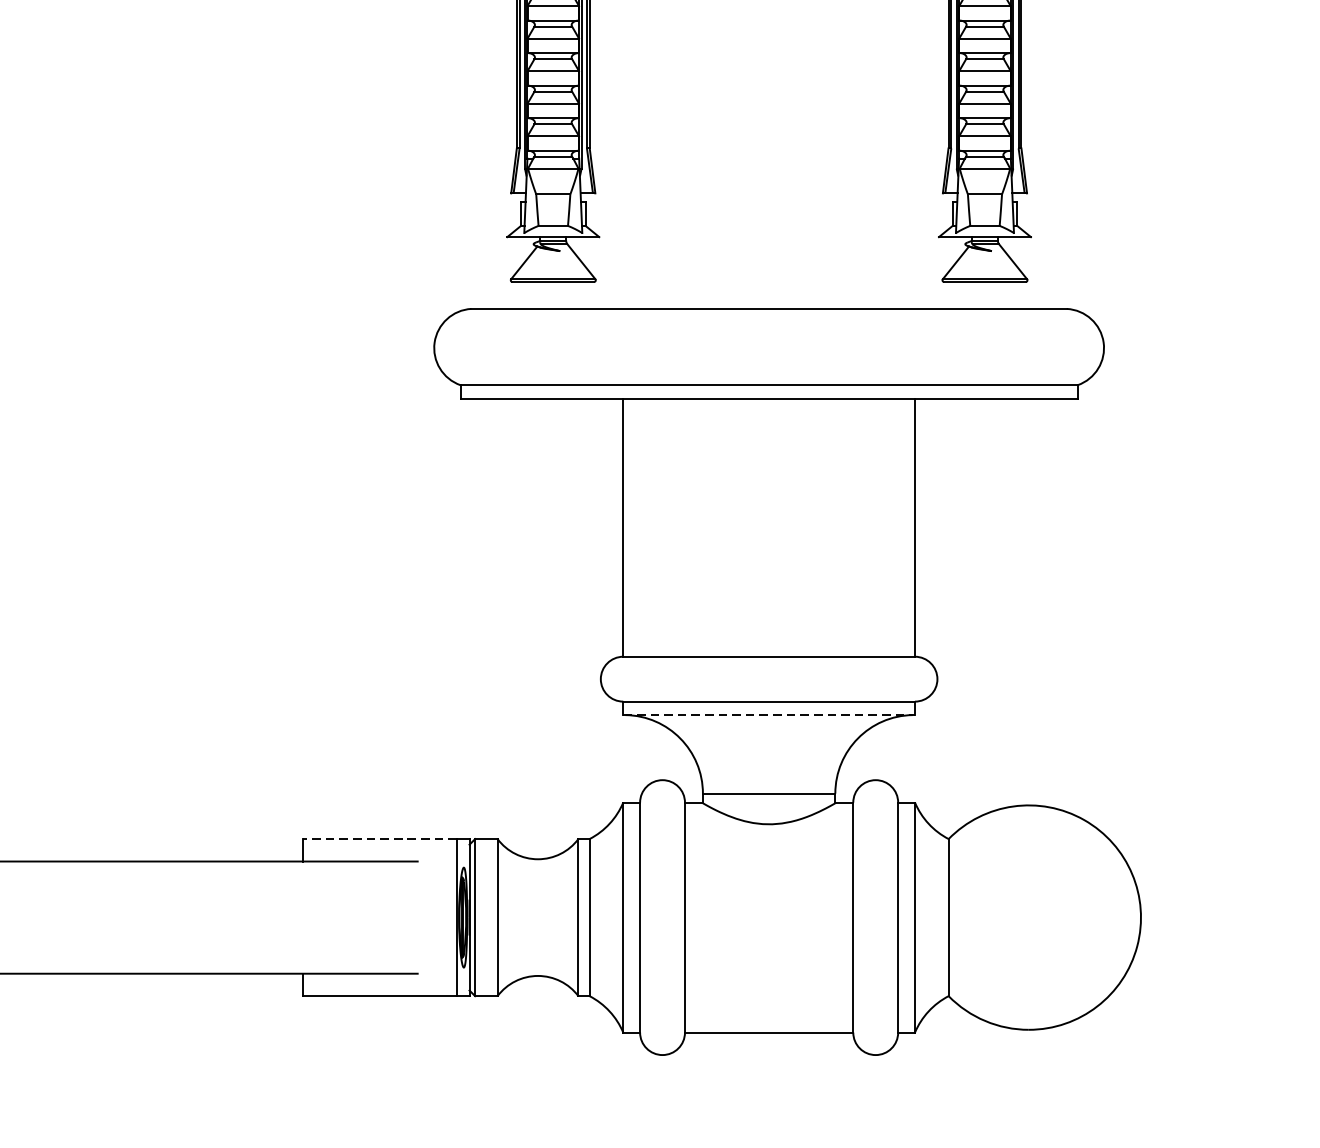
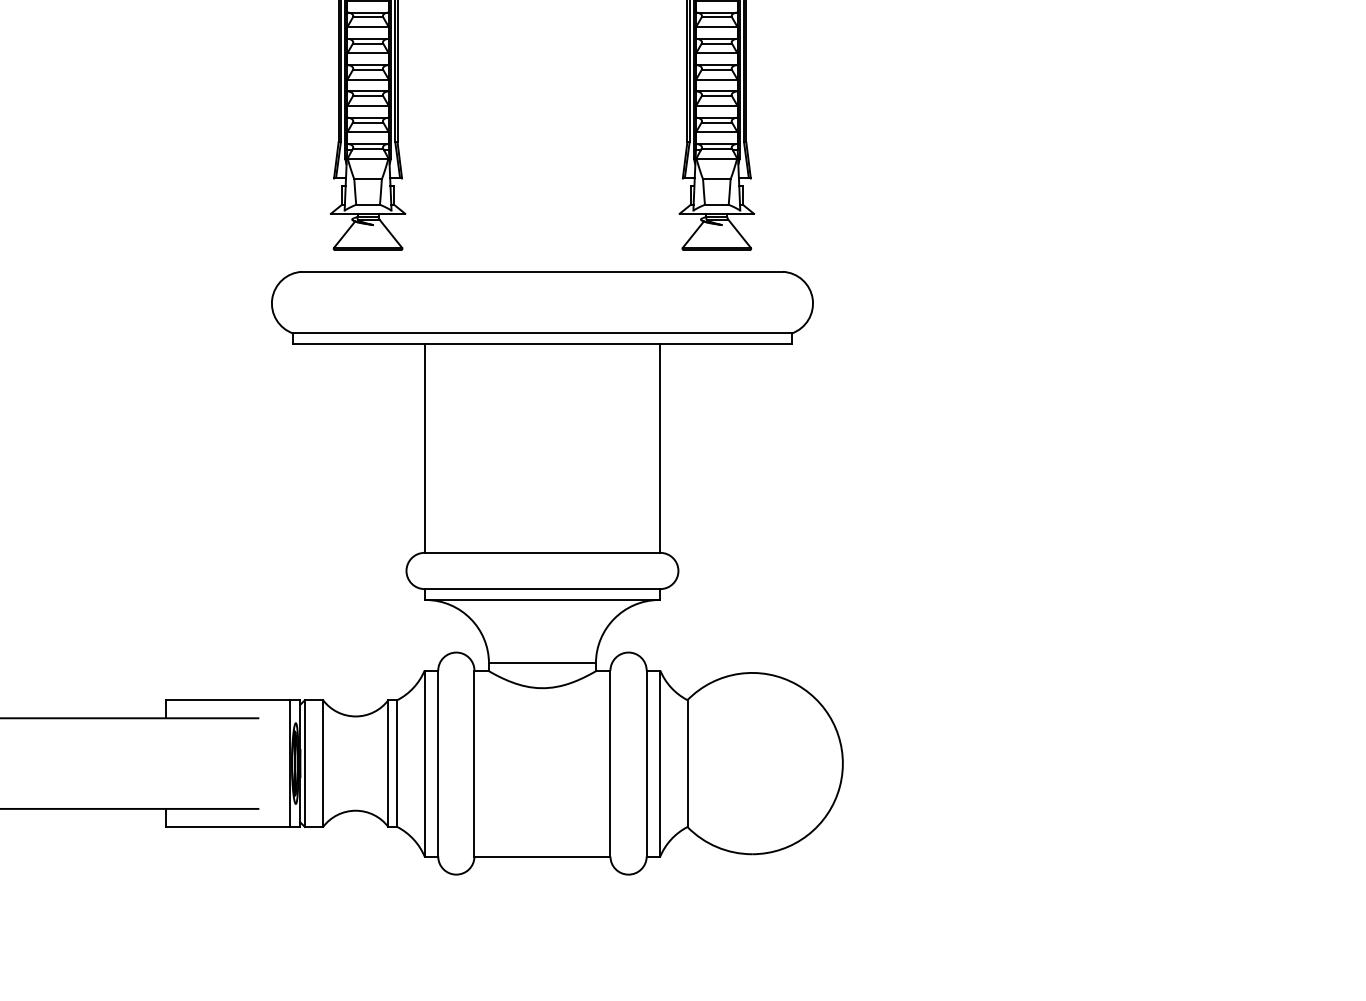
line: (769, 714) -> (542, 599), dashed -> solid
line: (379, 839) -> (227, 700), dashed -> solid

